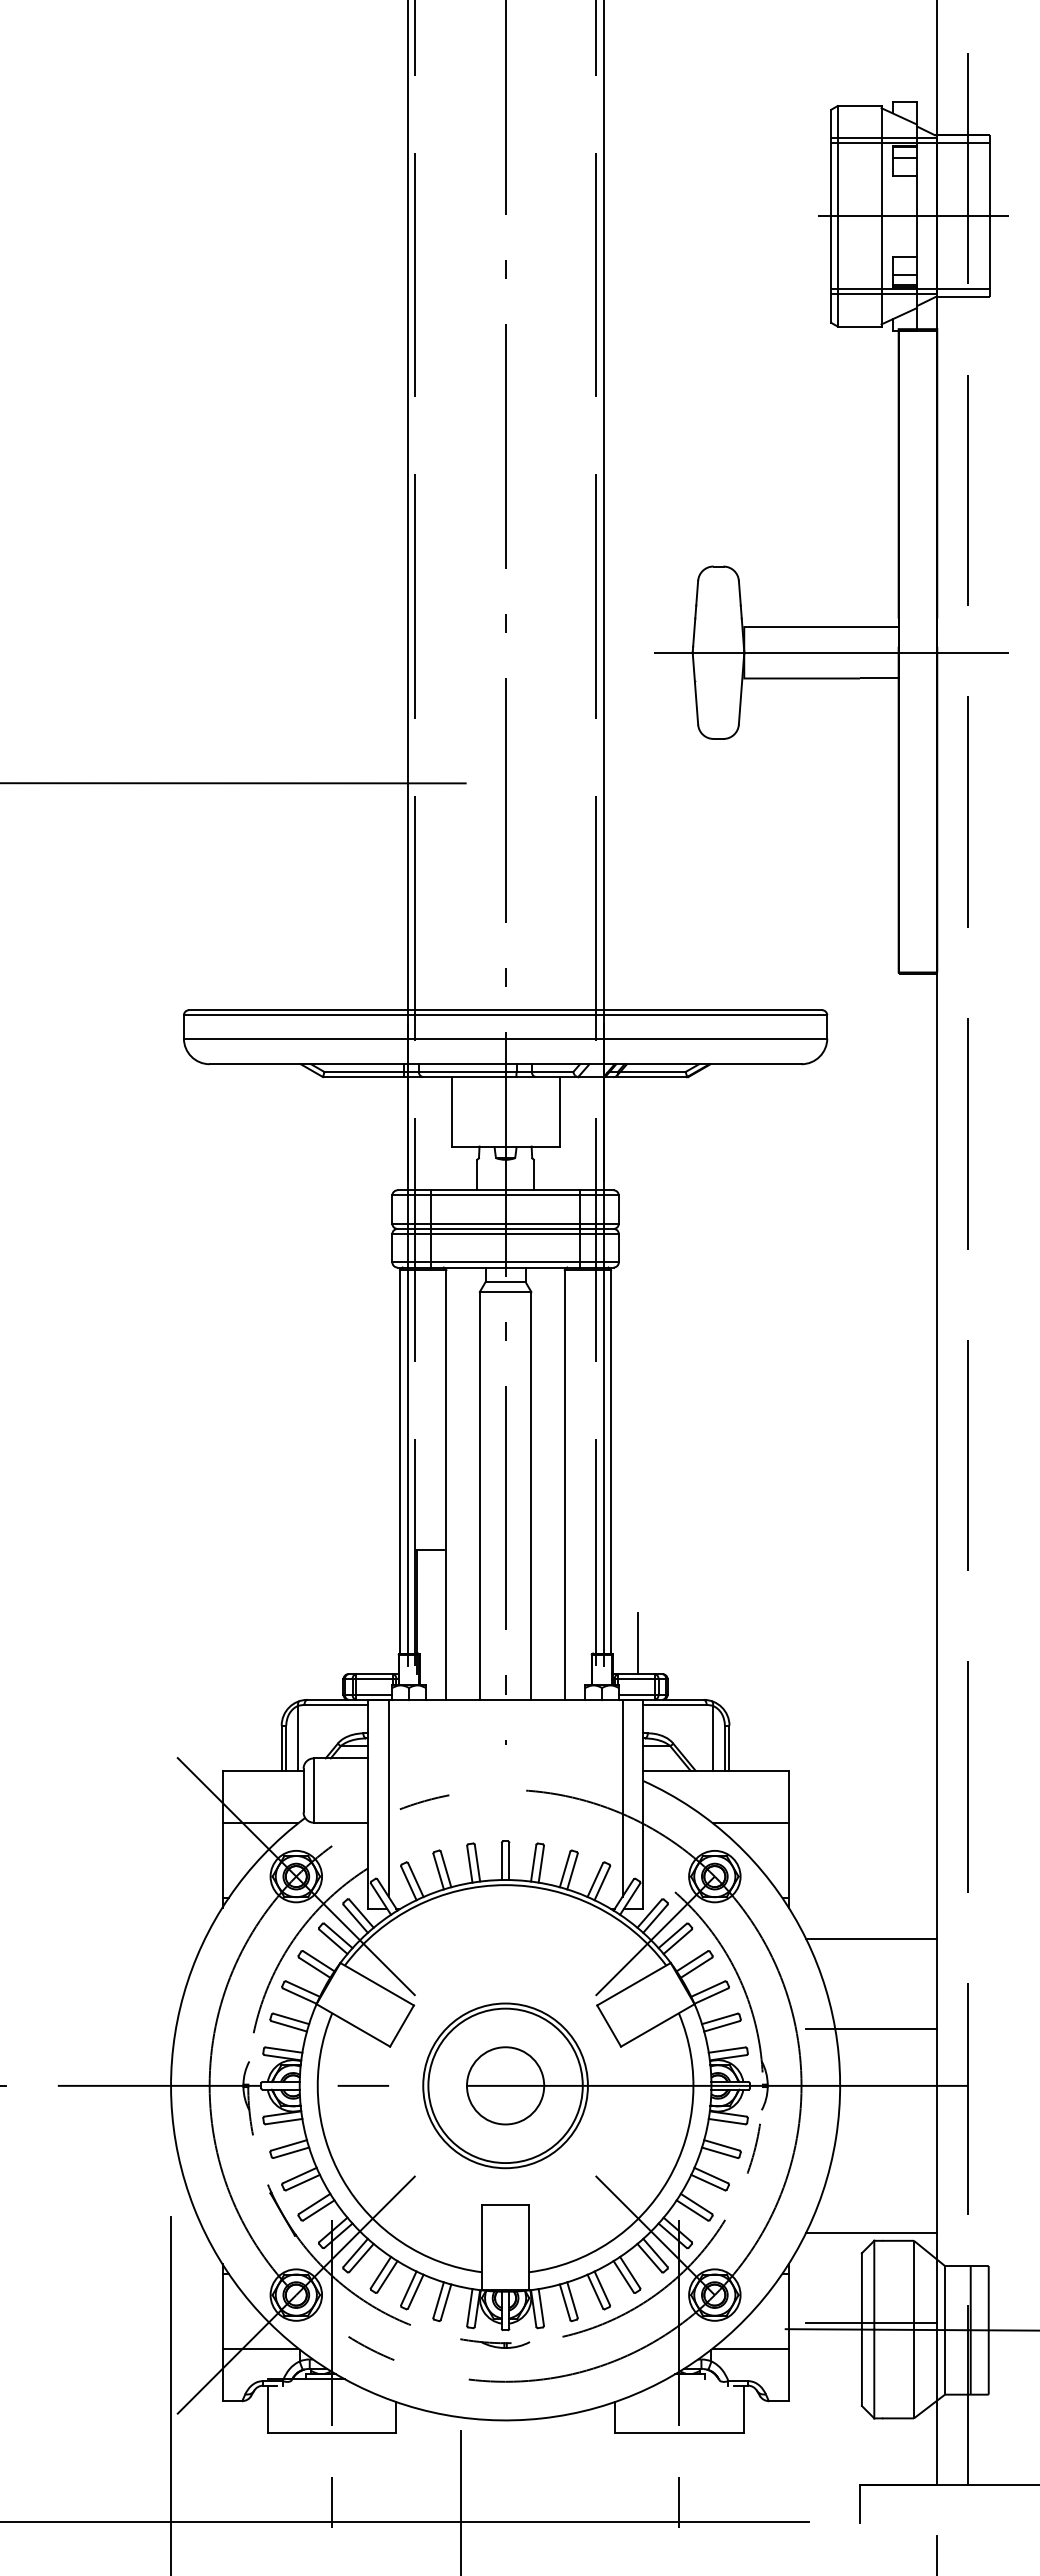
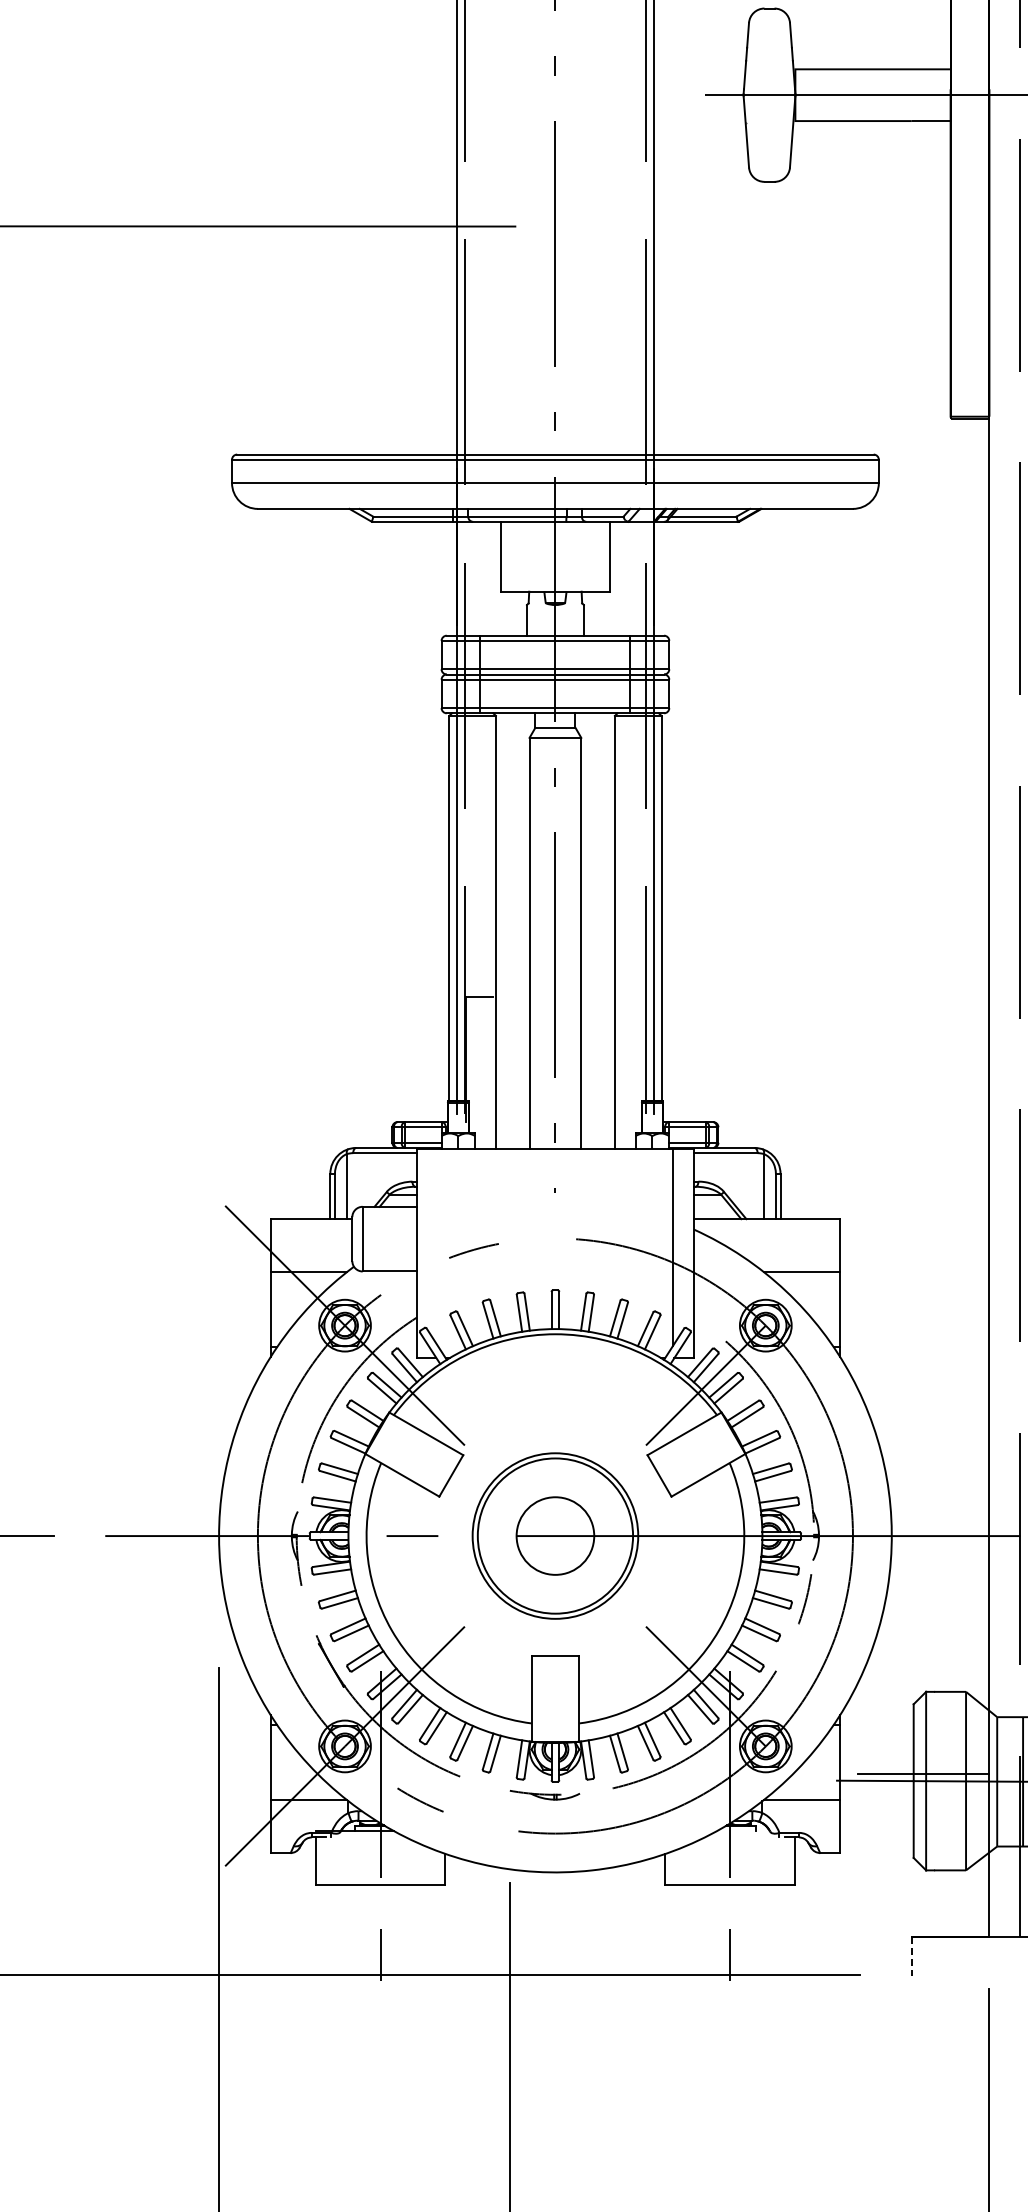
line: (638, 1643) -> (689, 1091), removed
line: (388, 1798) -> (437, 1247), removed
line: (871, 1938) -> (923, 1387), removed
line: (871, 2028) -> (923, 1478), removed
line: (871, 2232) -> (923, 1683), removed
line: (860, 2504) -> (912, 1956), solid -> dashed

